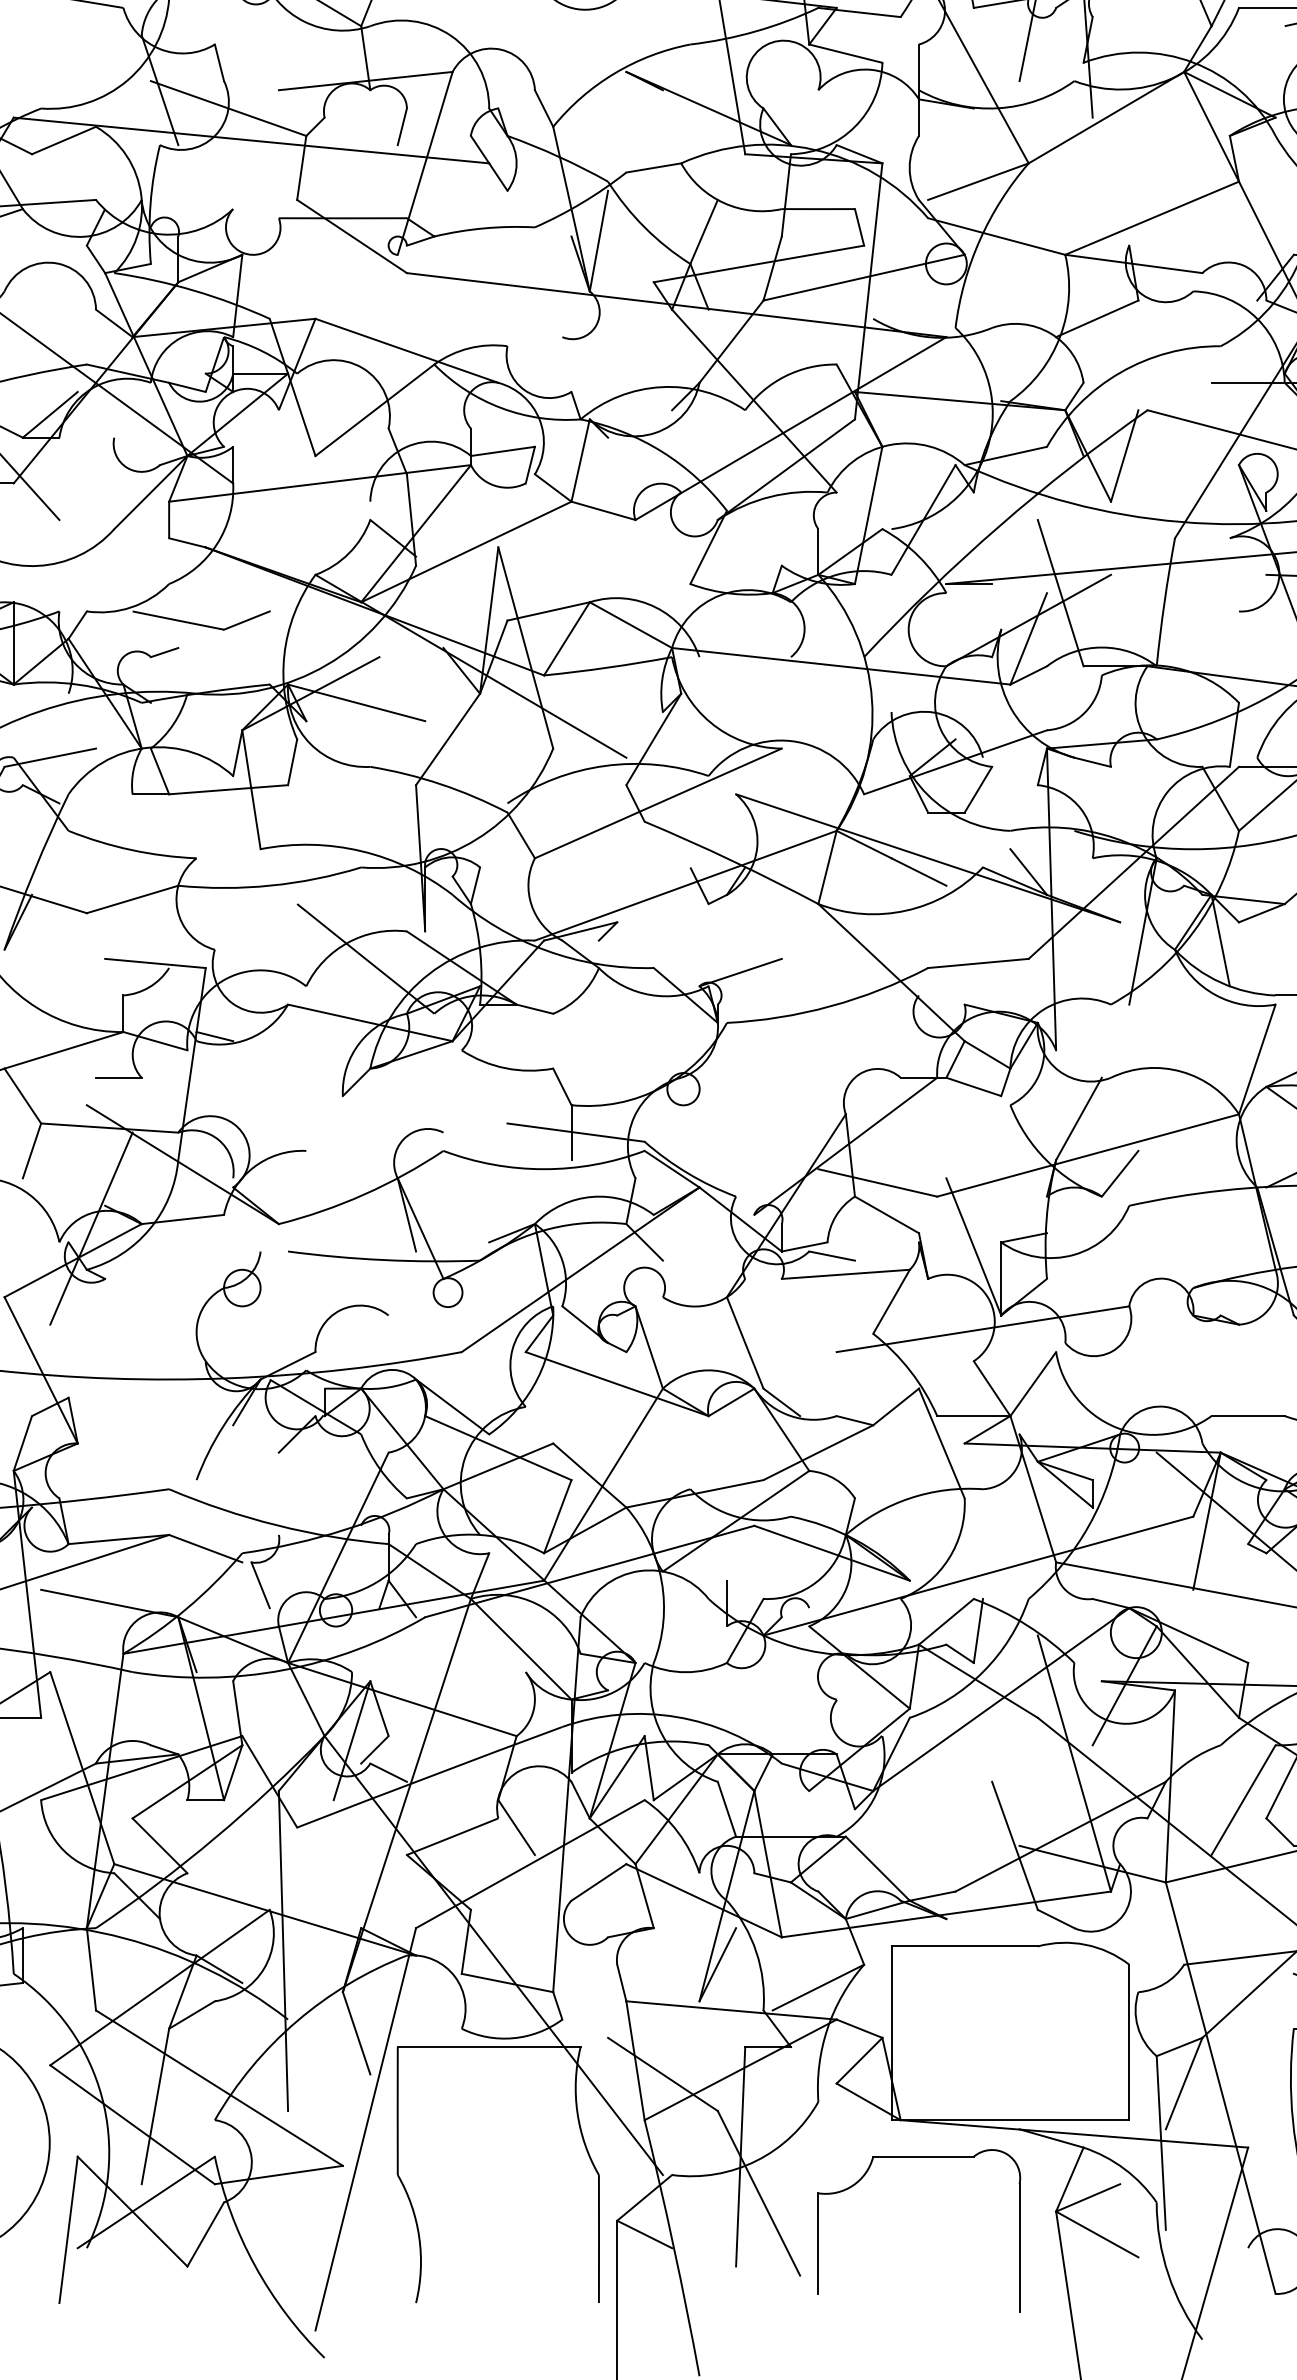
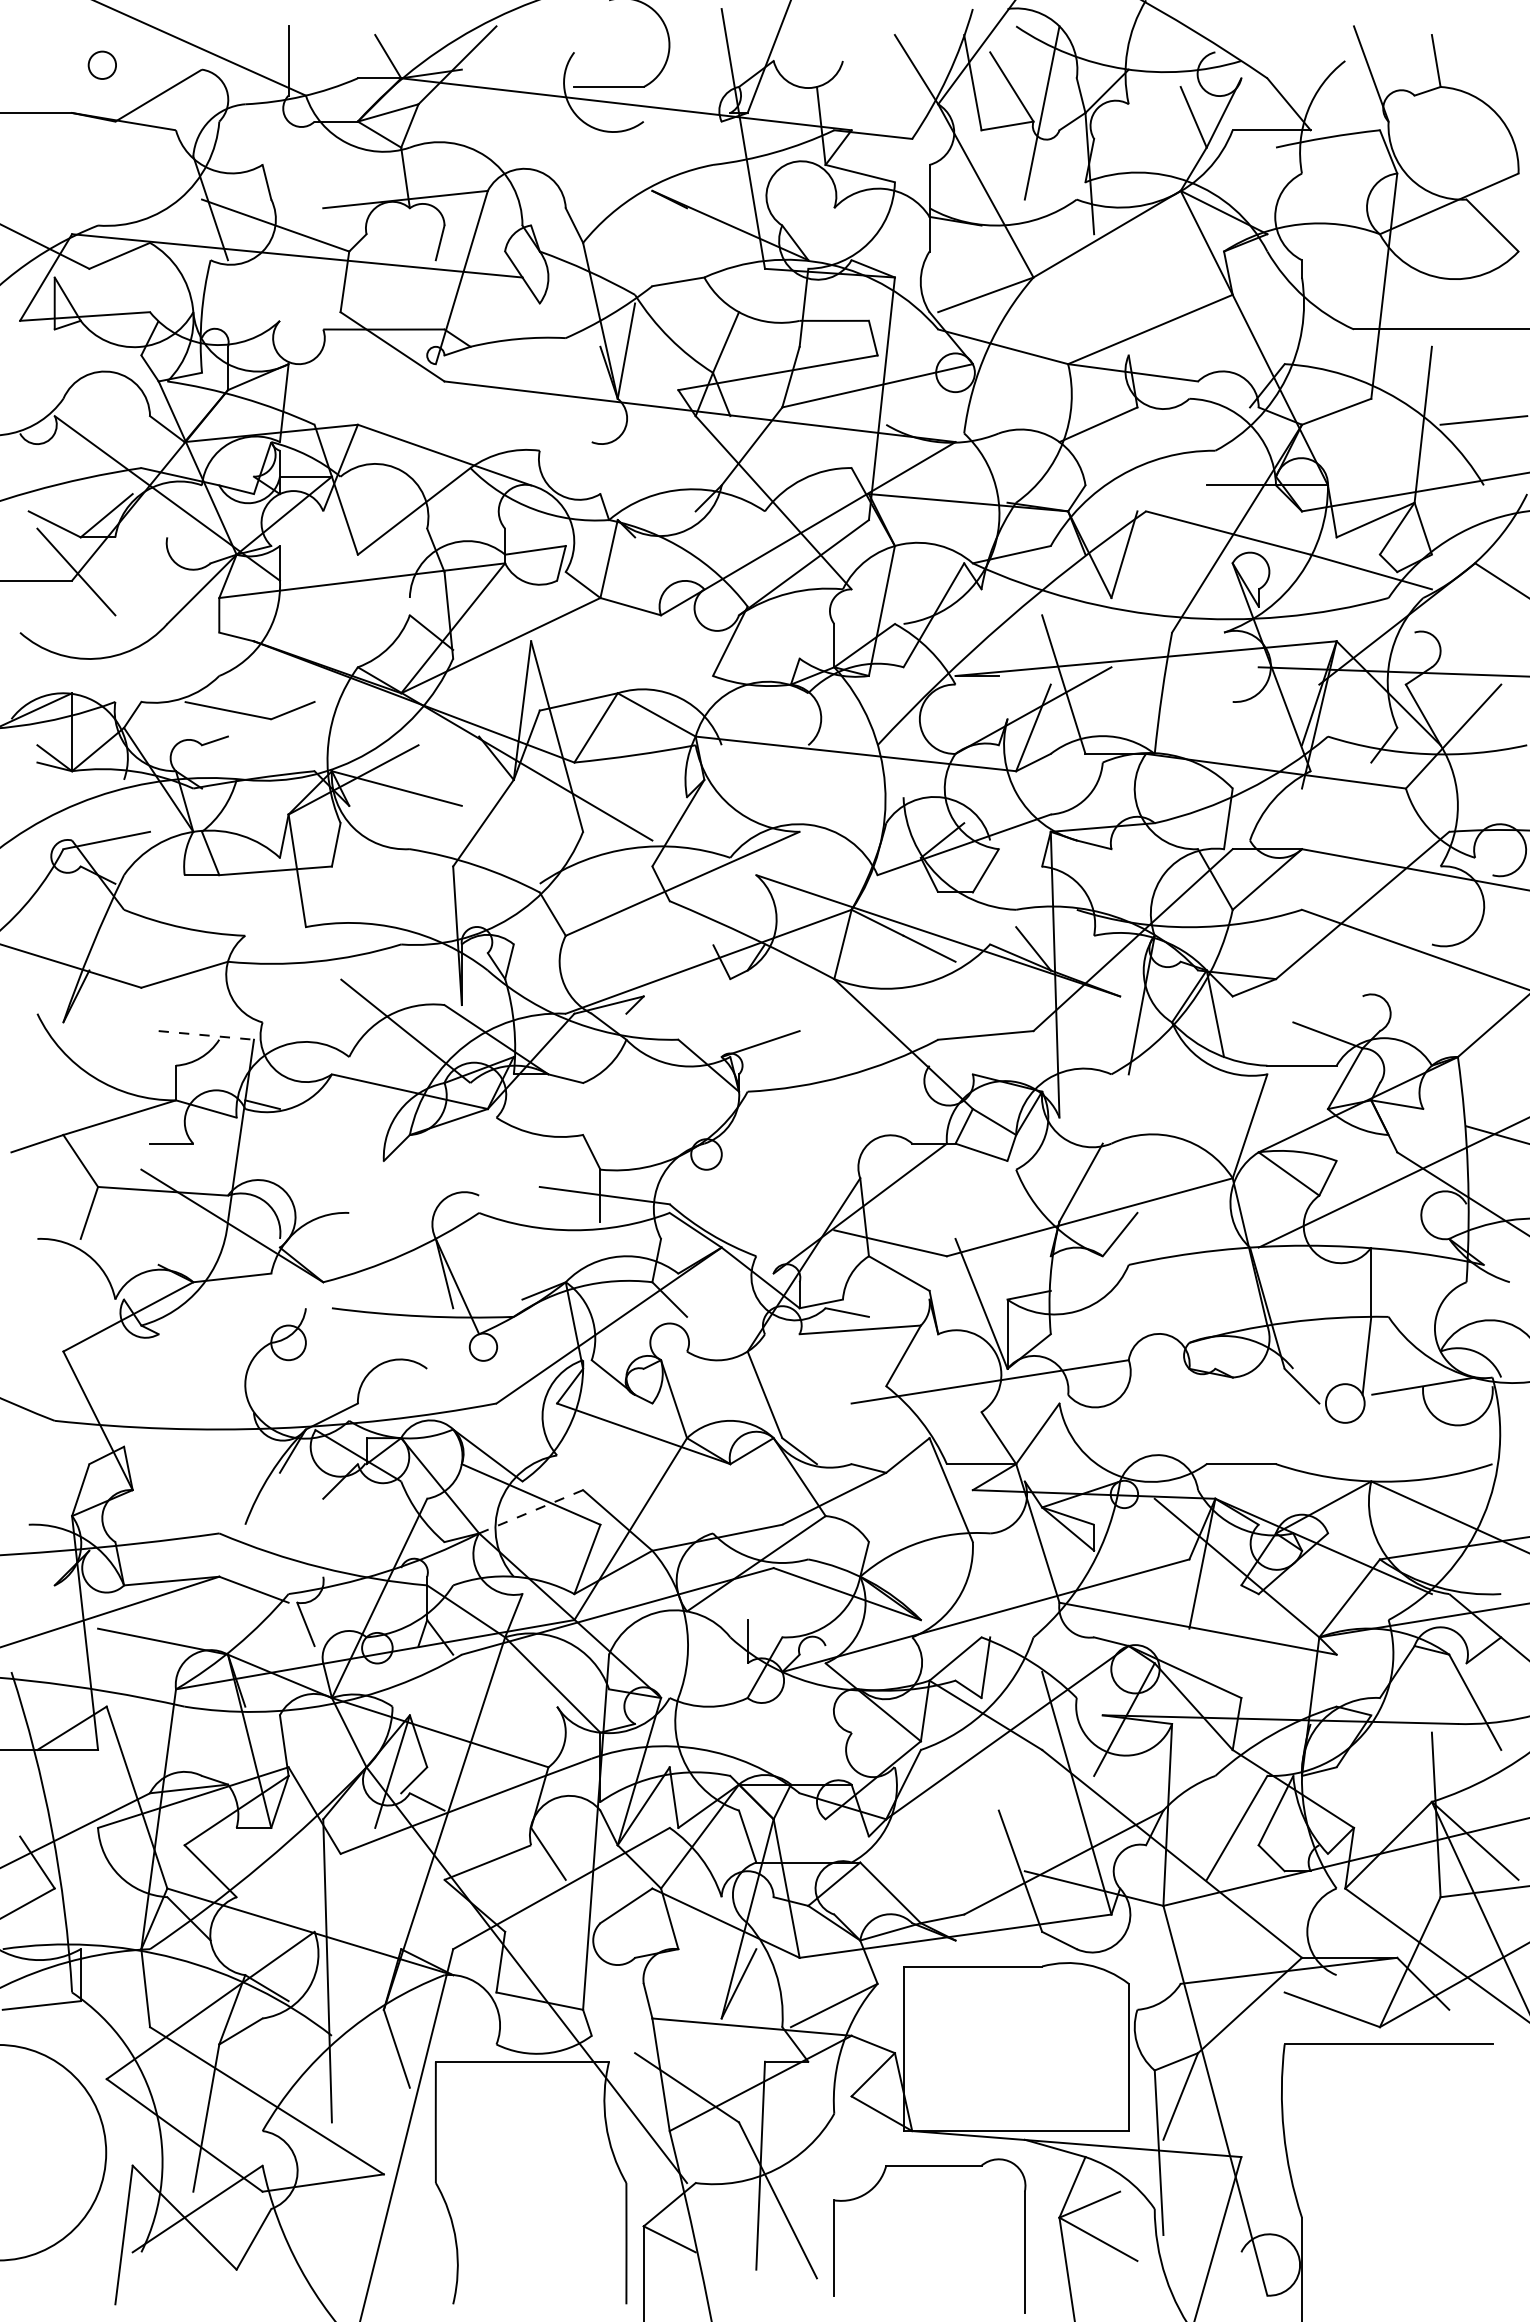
line: (155, 963) -> (206, 1035), solid -> dashed
line: (91, 1228) -> (145, 1286), removed
line: (498, 1466) -> (531, 1511), solid -> dashed

